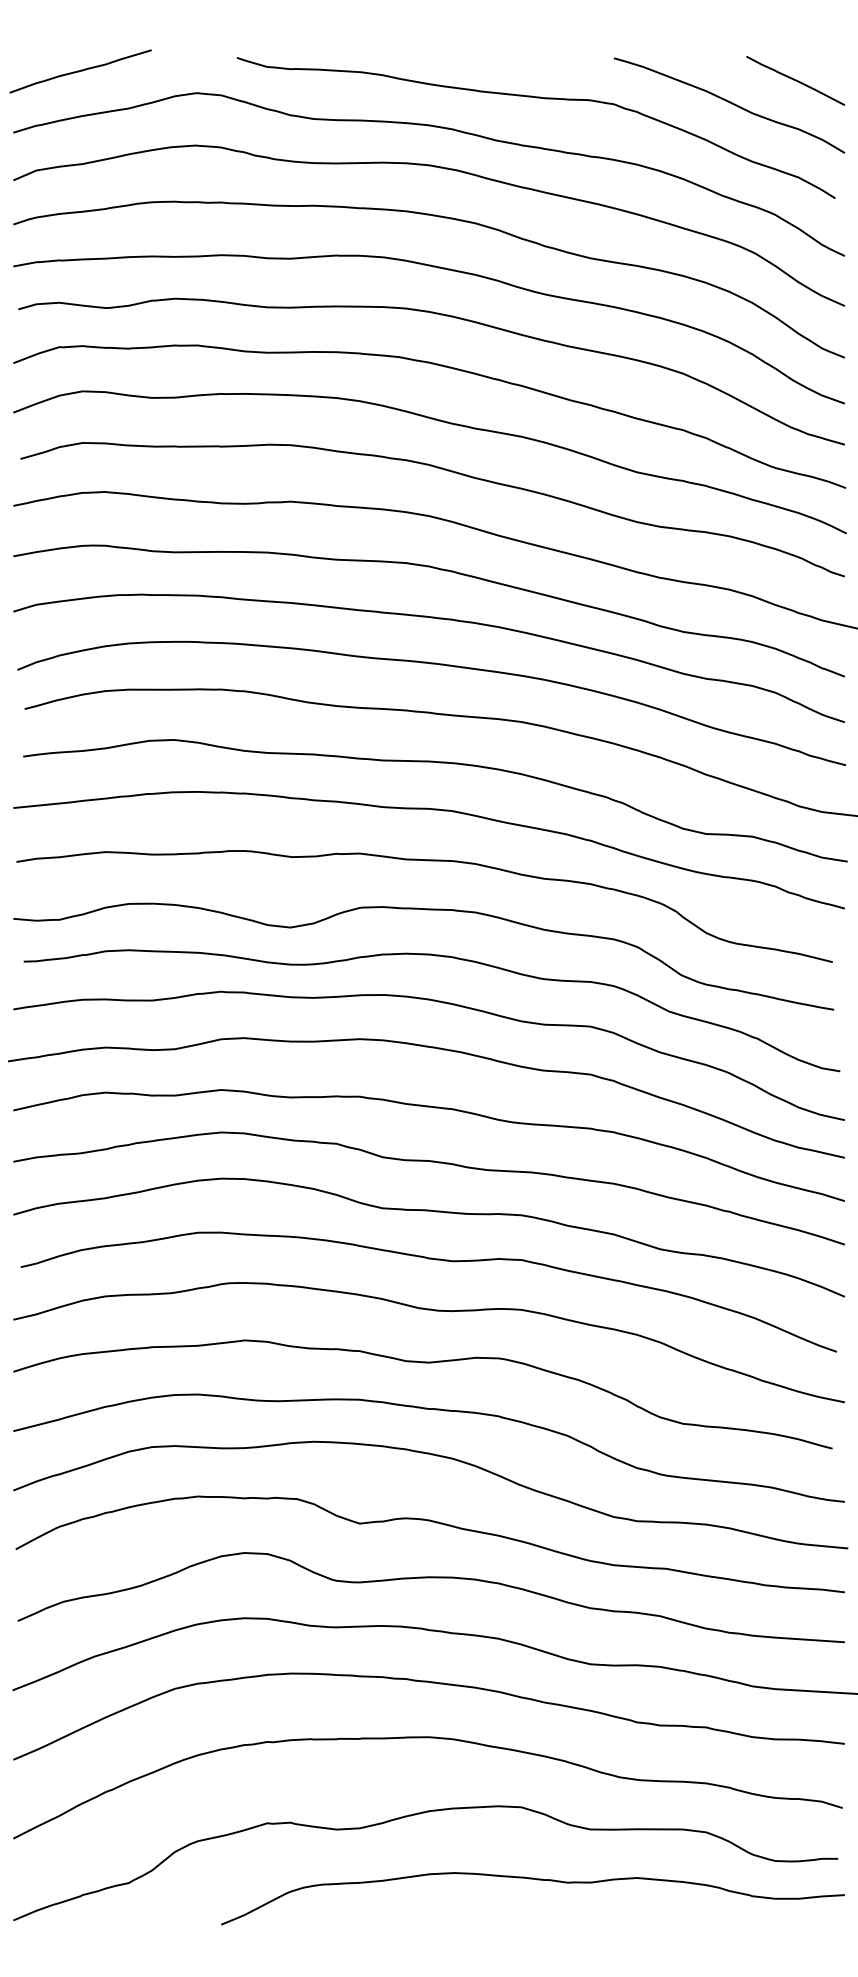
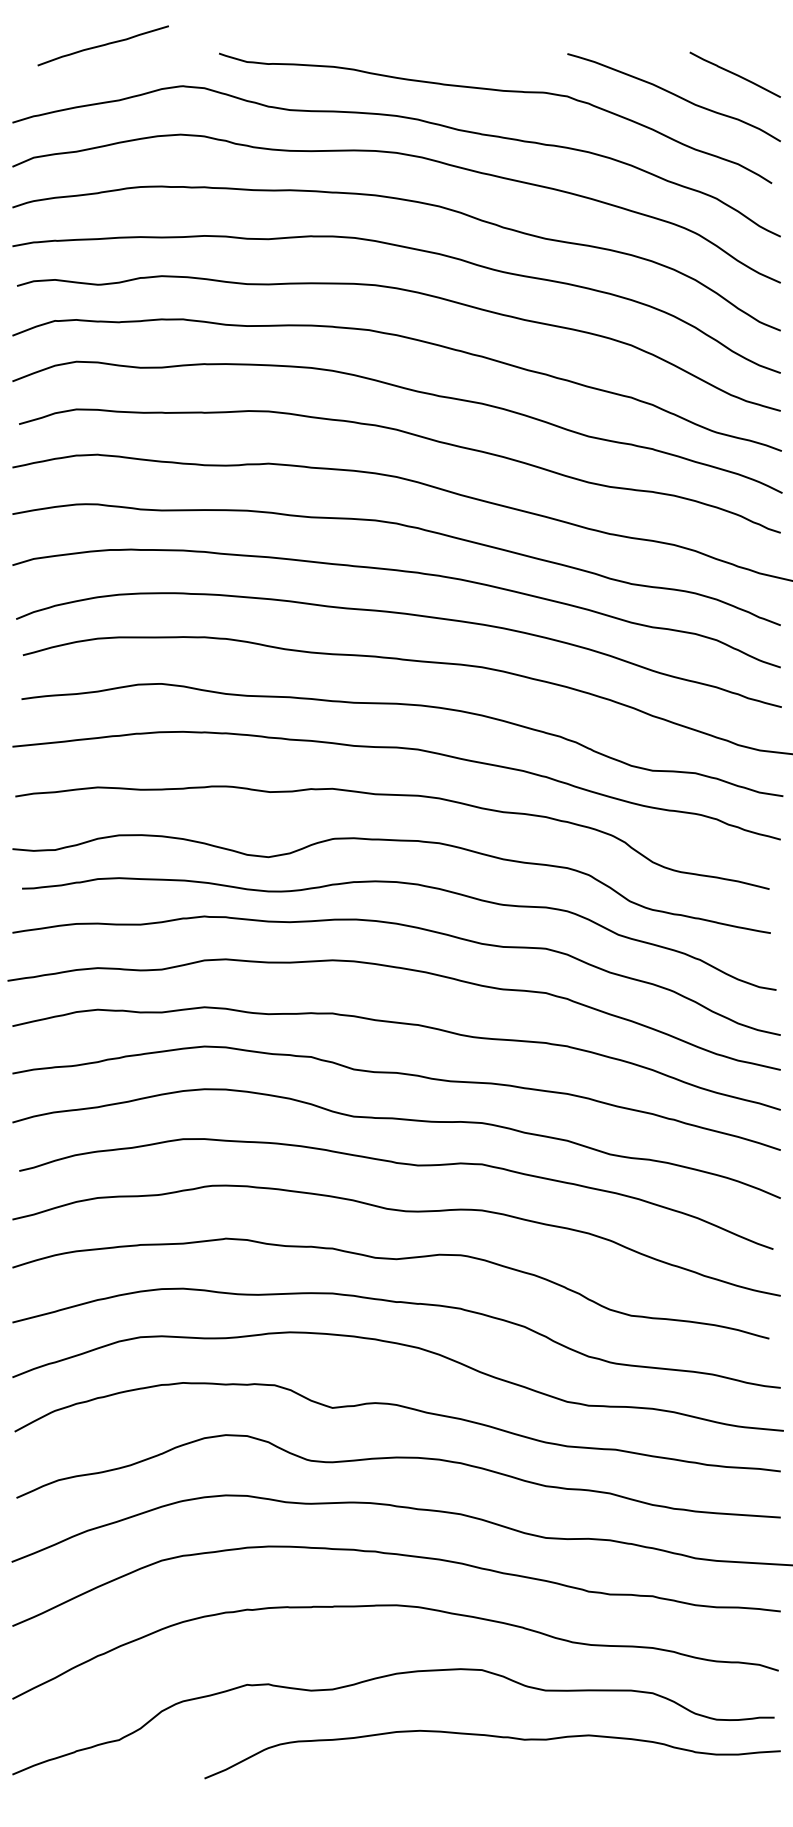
curve: (80, 71) -> (103, 45), moved

